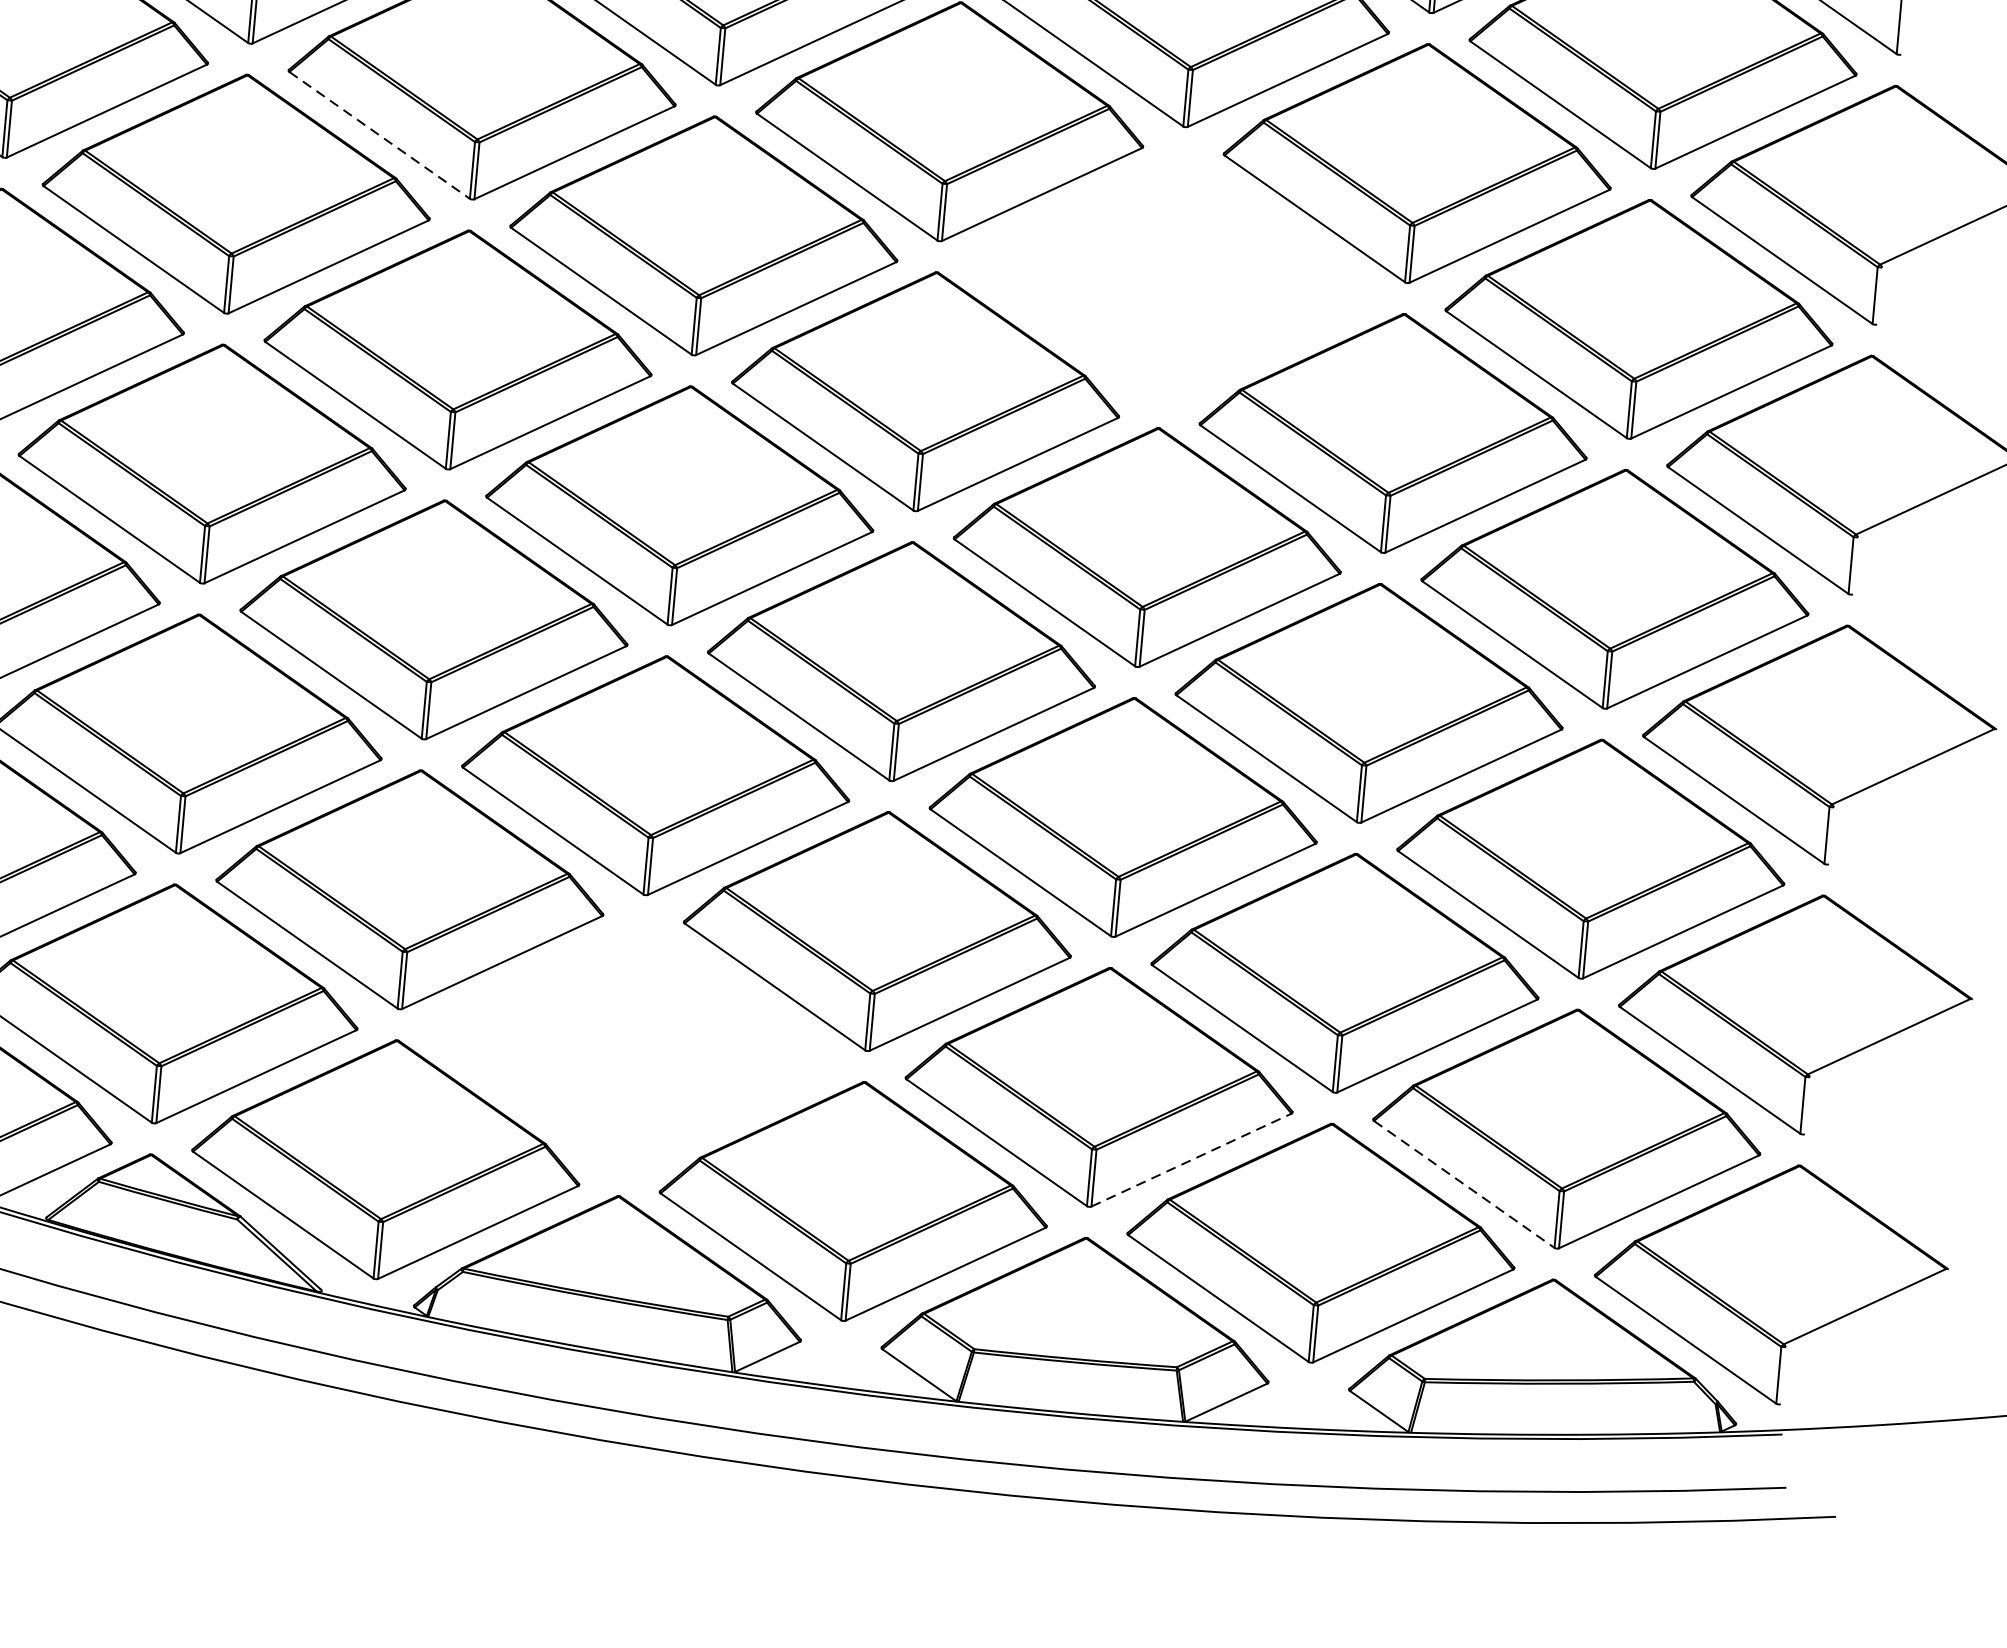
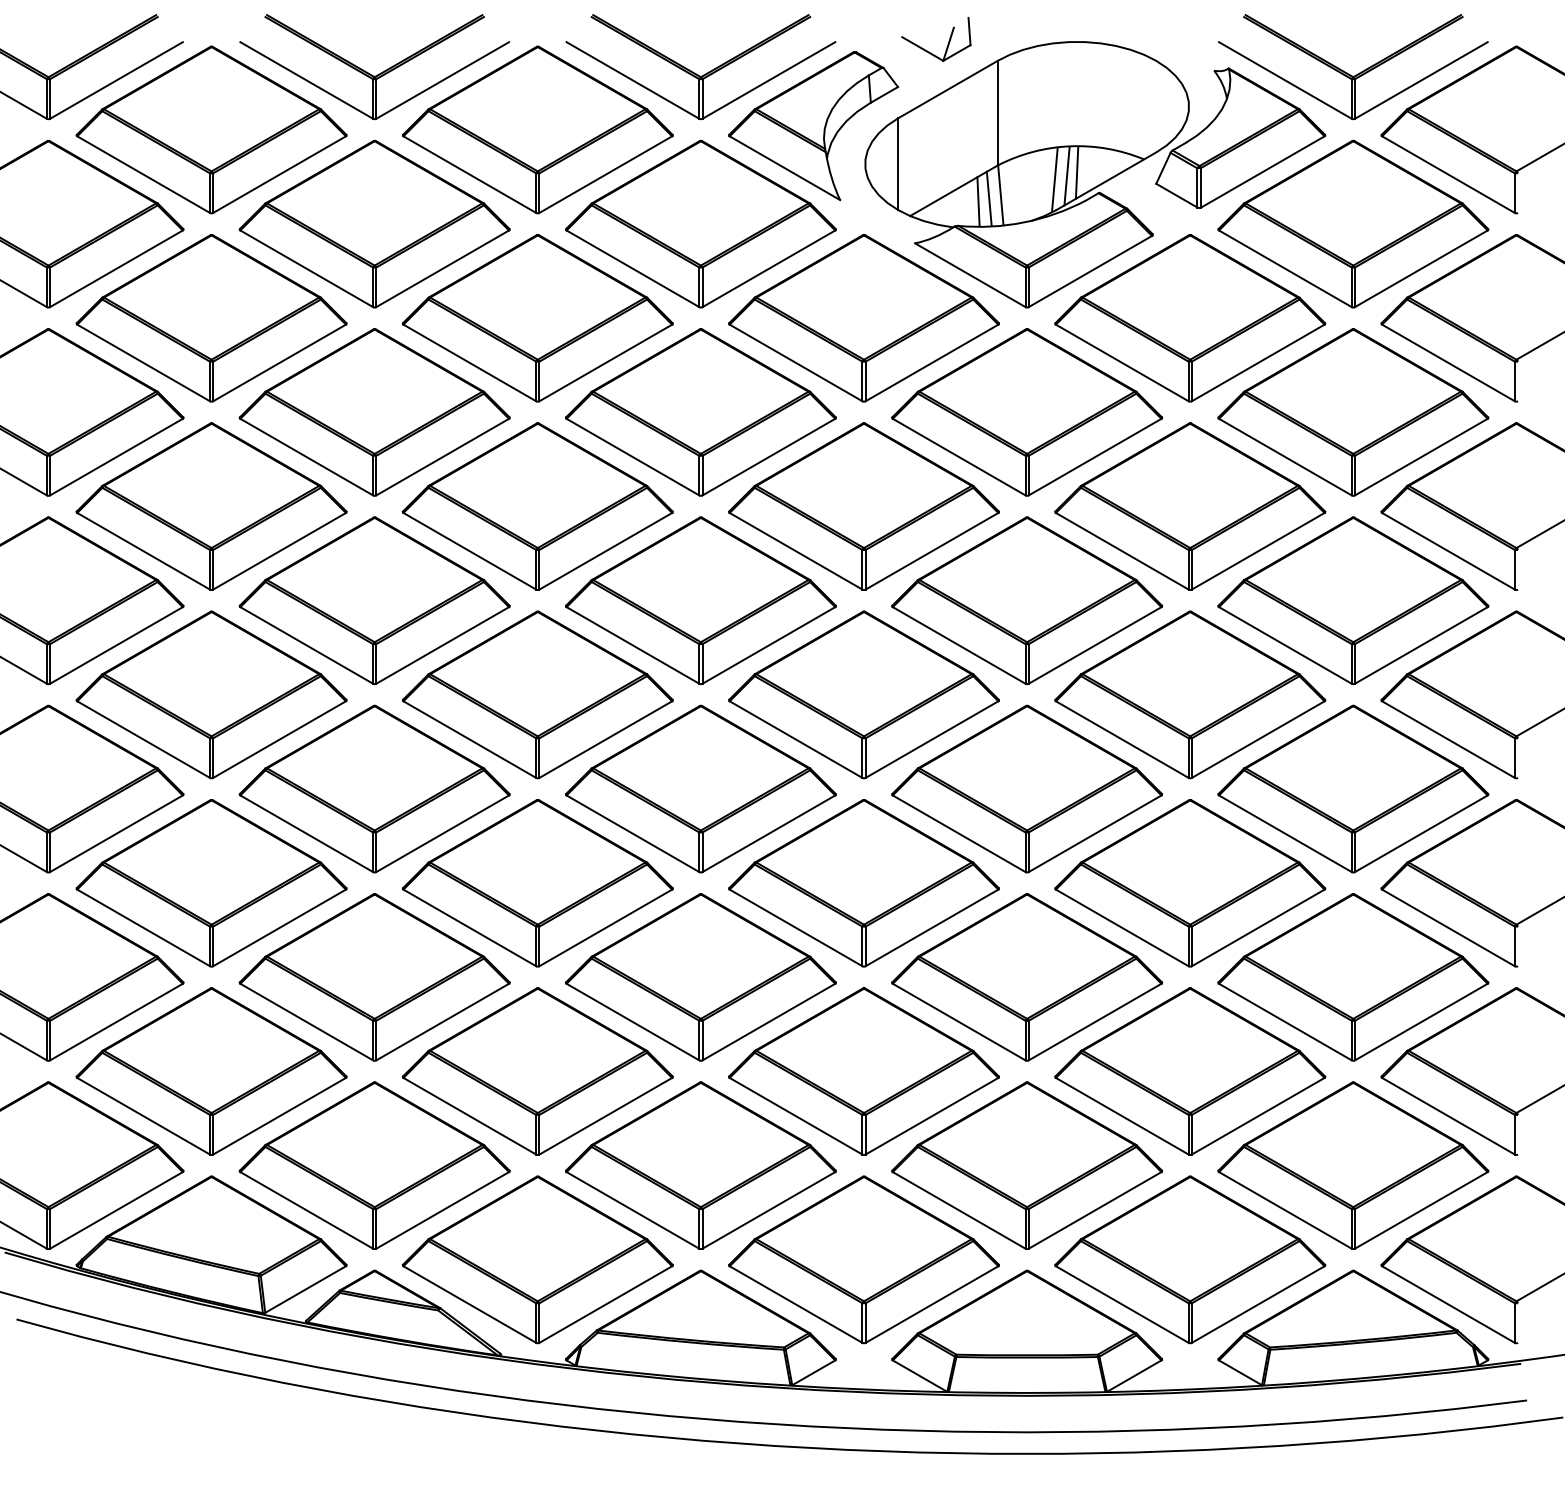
line: (379, 135) -> (469, 551), dashed -> solid
part: (1172, 277) -> (1027, 600), added
part: (631, 1045) -> (700, 1165), added
line: (1192, 1160) -> (1095, 1210), dashed -> solid
line: (1464, 1184) -> (1285, 1210), dashed -> solid

